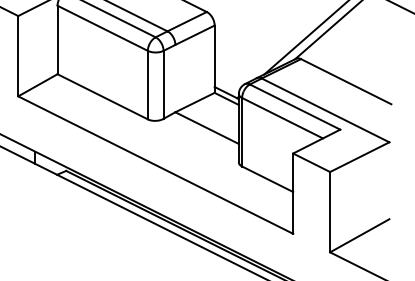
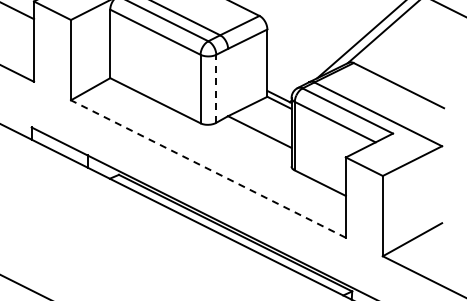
line: (163, 84) -> (216, 88), solid -> dashed
line: (155, 165) -> (208, 169), solid -> dashed

